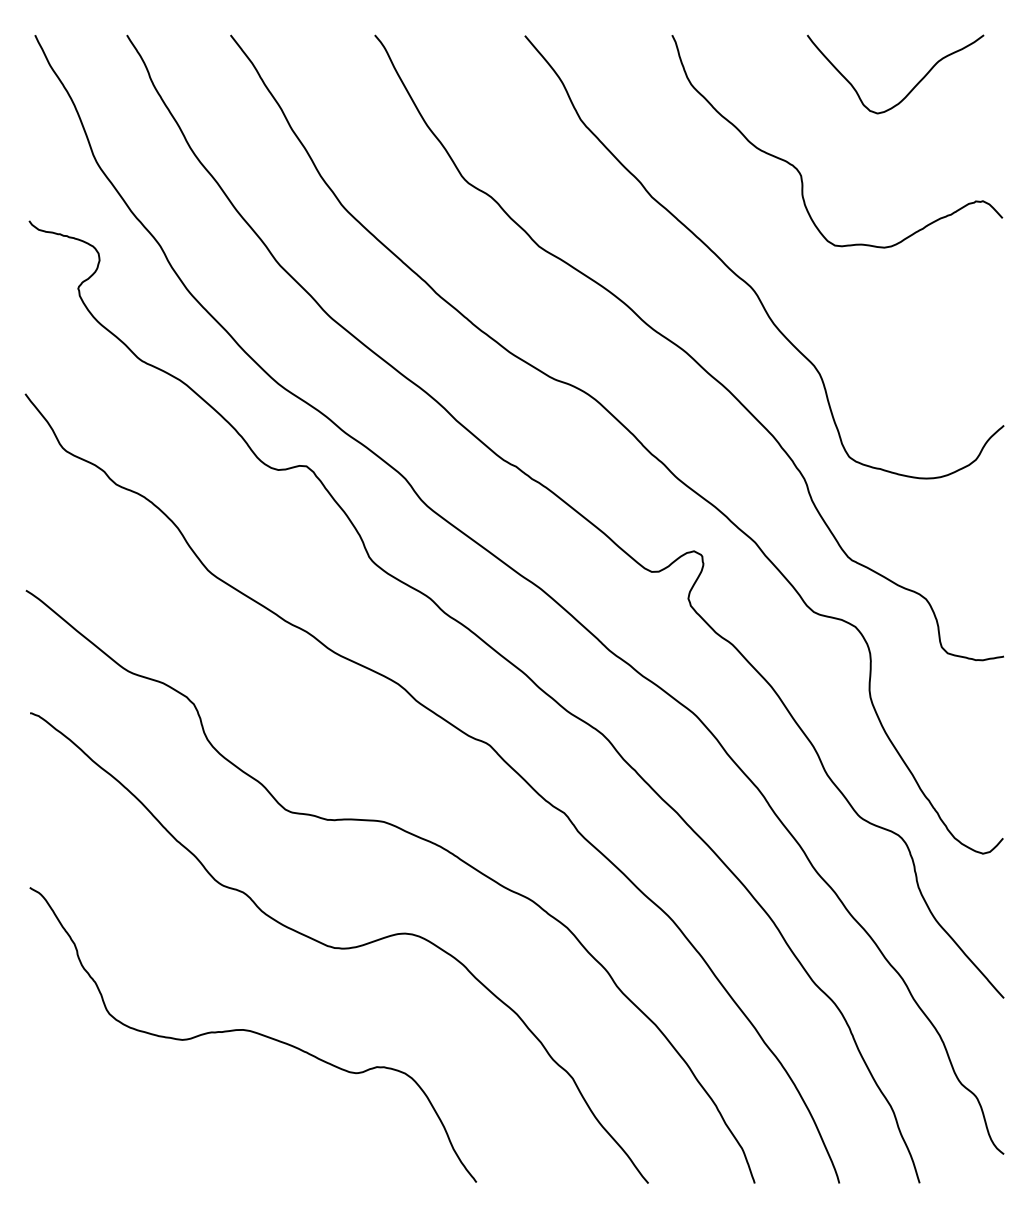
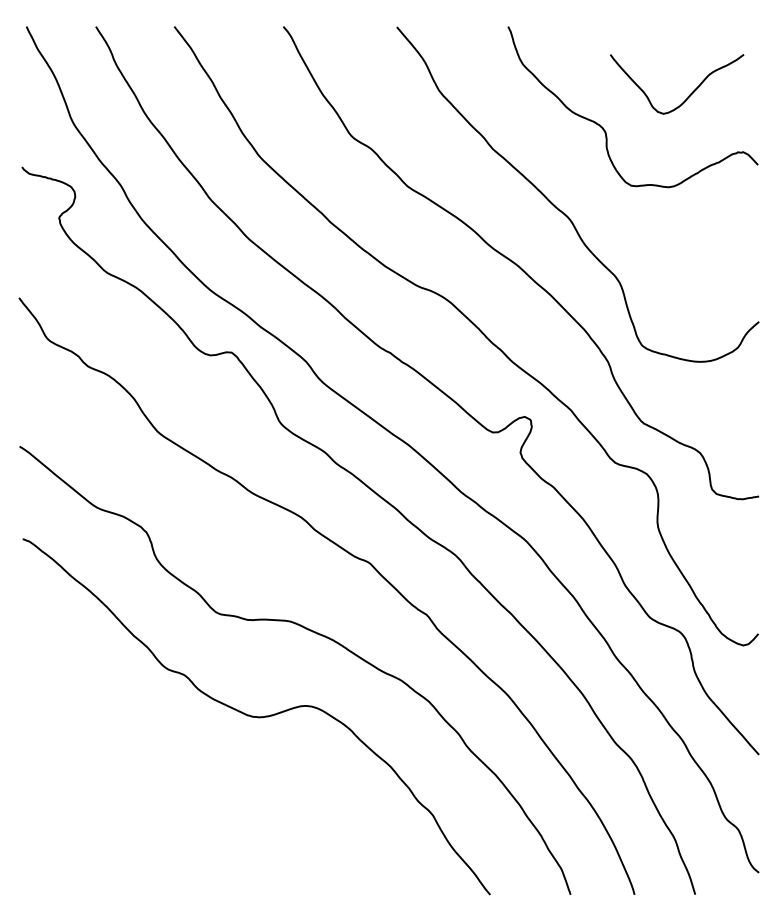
curve: (910, 89) -> (688, 95), moved
curve: (253, 1033) -> (191, 781), removed

